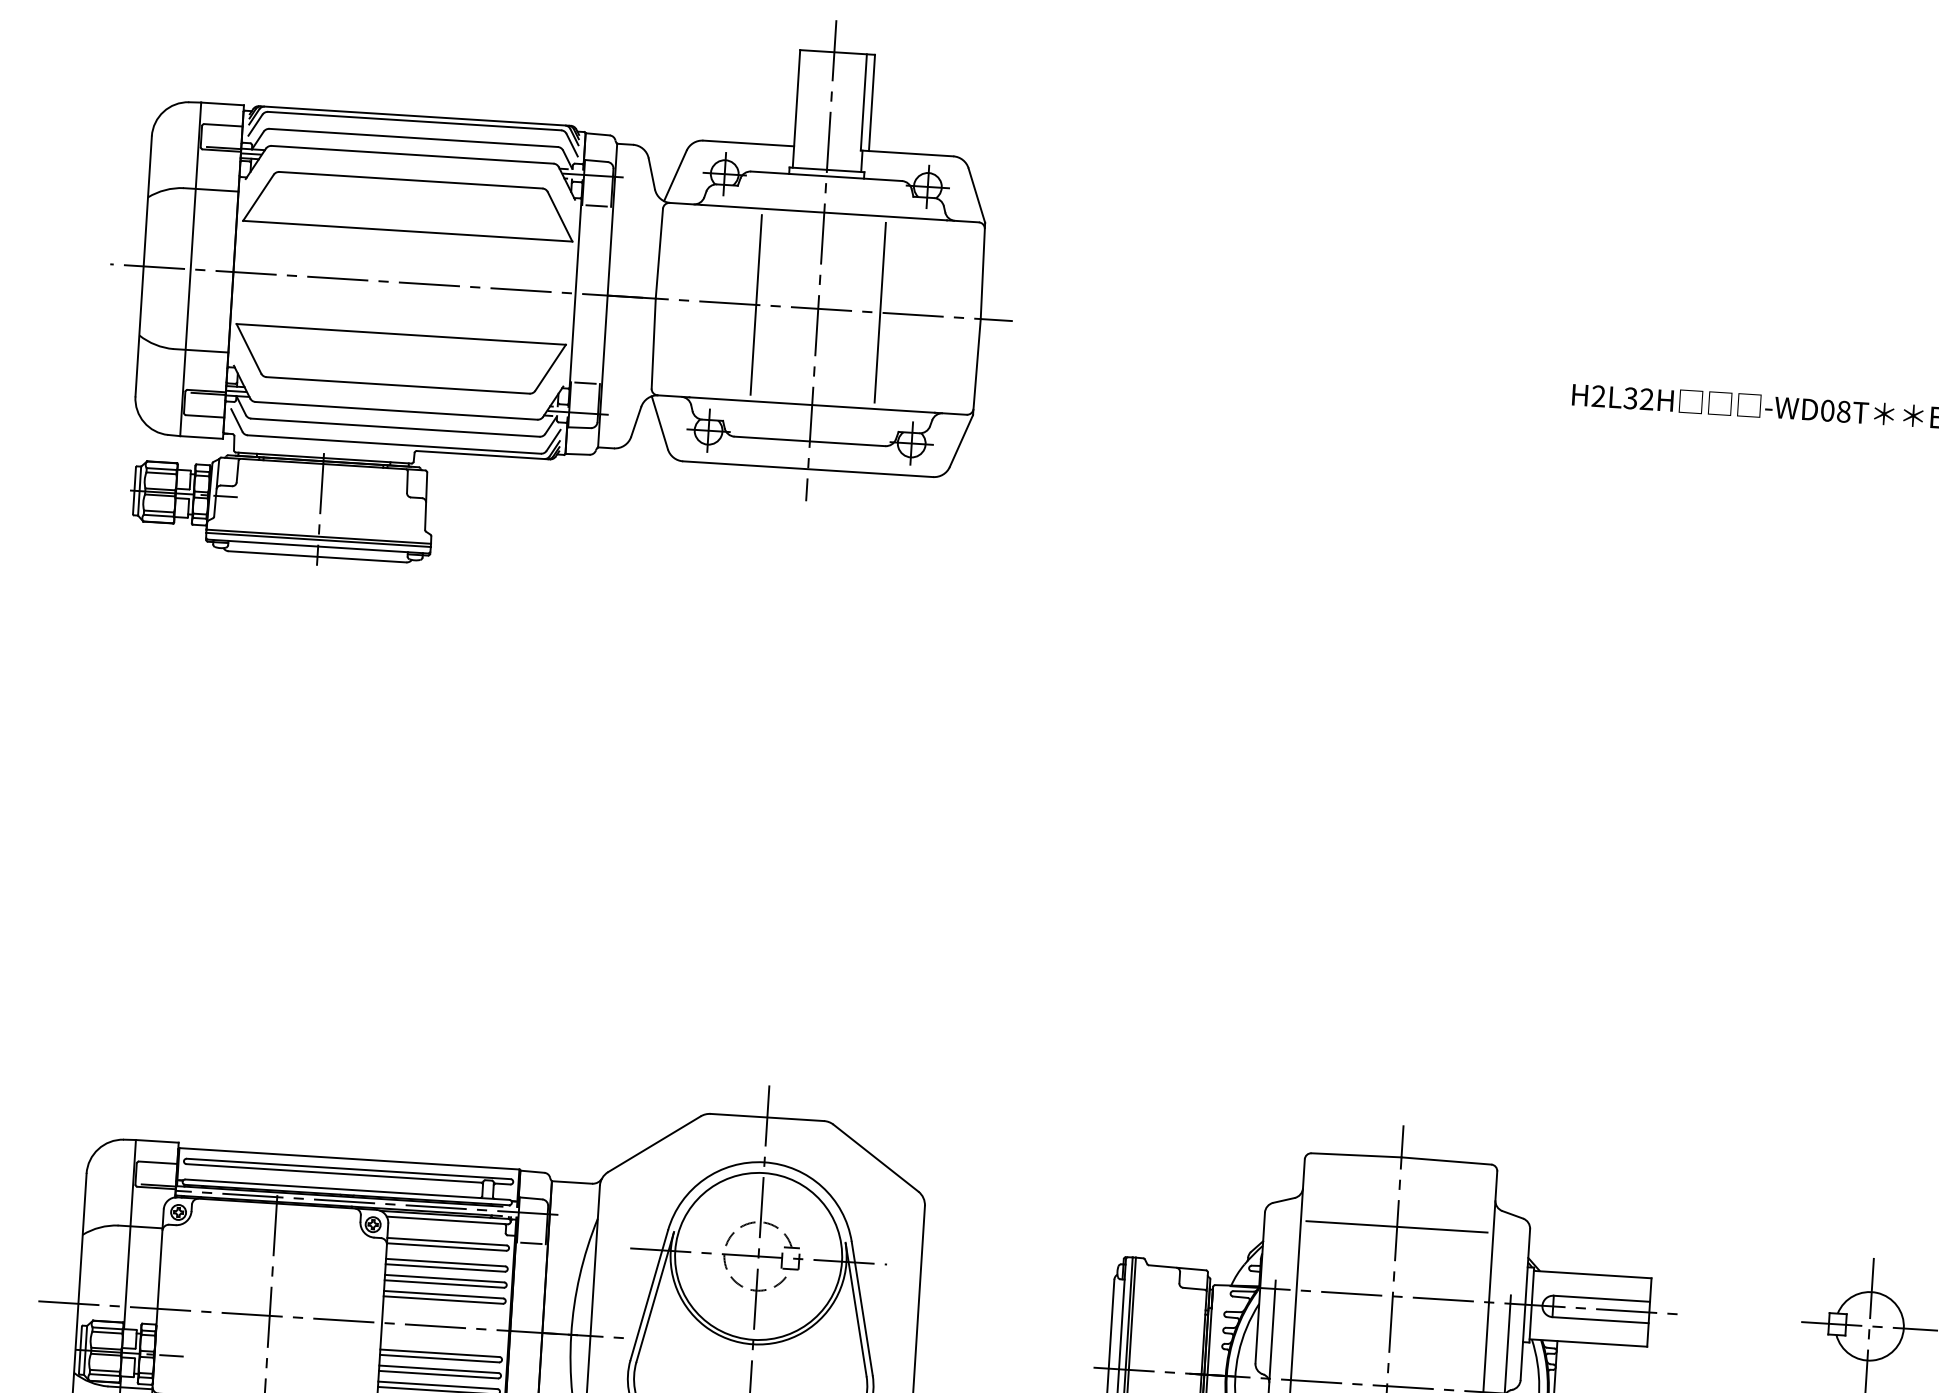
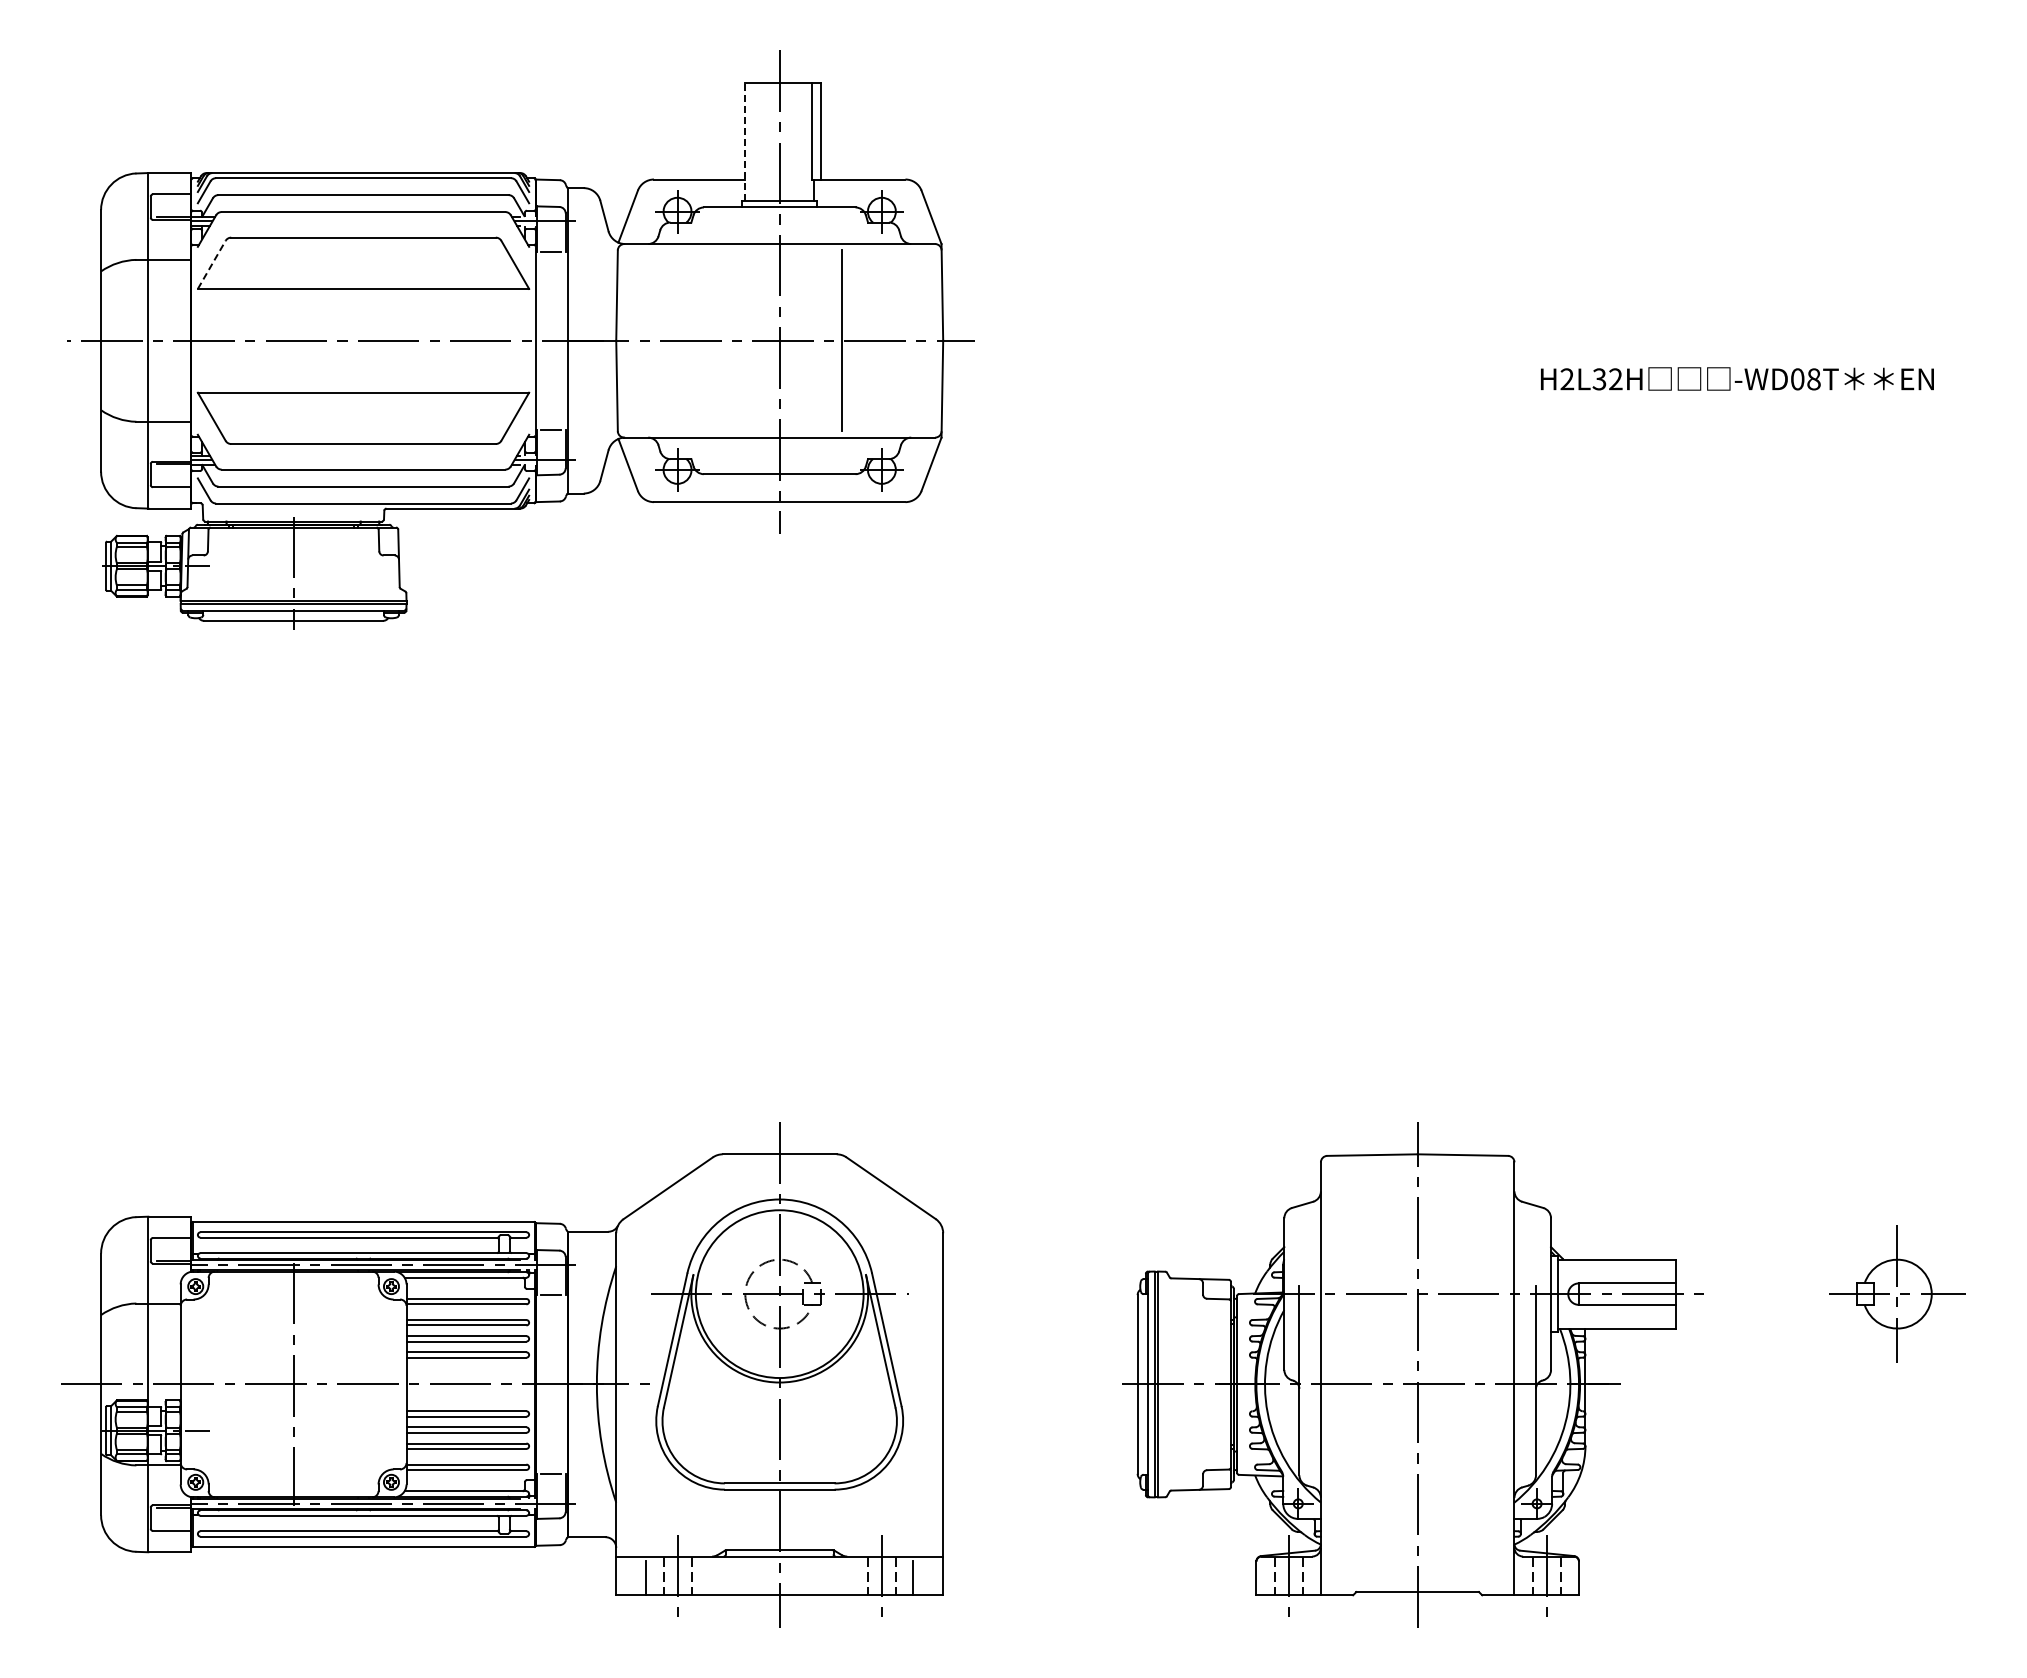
line: (796, 108) -> (745, 141), solid -> dashed
line: (258, 197) -> (211, 264), solid -> dashed
line: (756, 304) -> (717, 340), removed
line: (1396, 1227) -> (1417, 1224), removed

